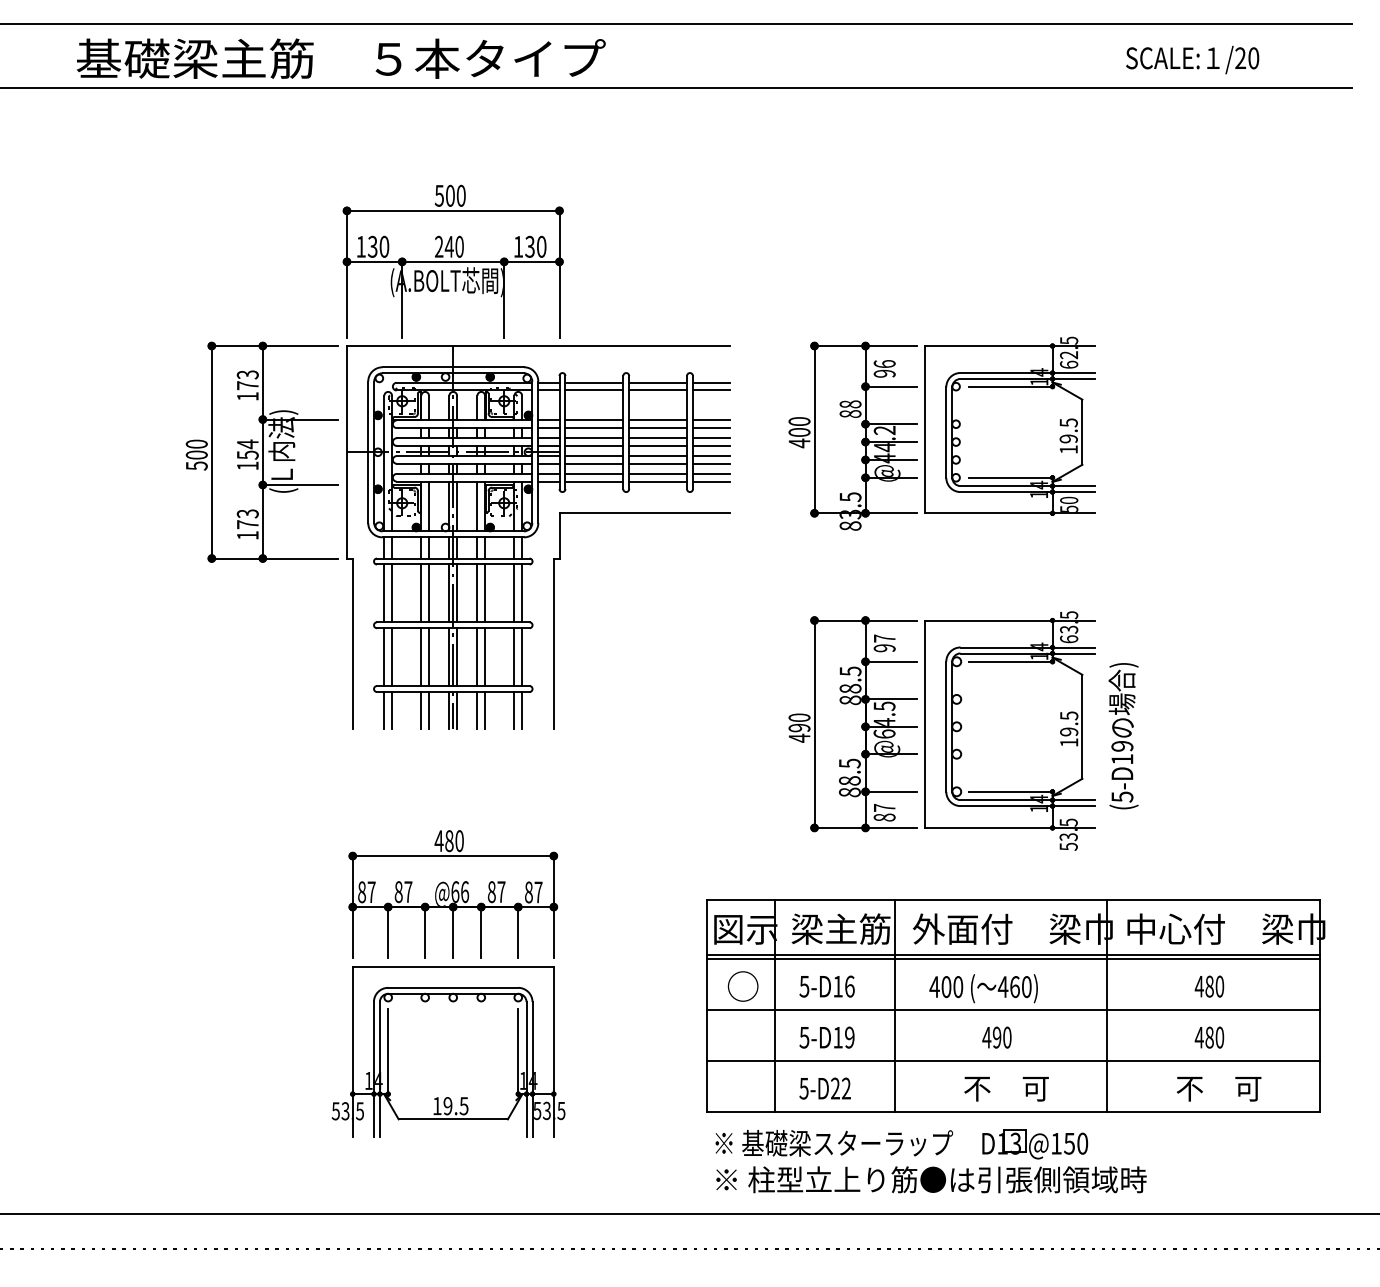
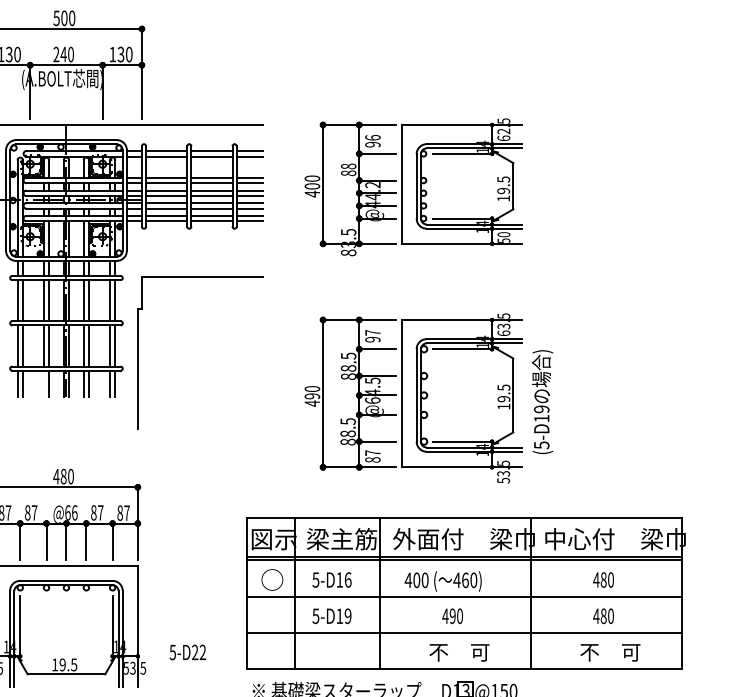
part: (554, 620) -> (138, 352), moved
line: (421, 710) -> (43, 383), removed
text: (824, 1088) -> (187, 652), moved

